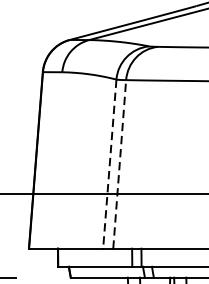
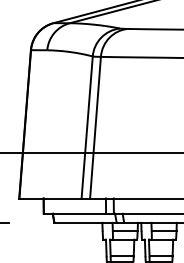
line: (110, 164) -> (87, 127), dashed -> solid
line: (119, 164) -> (95, 127), dashed -> solid

